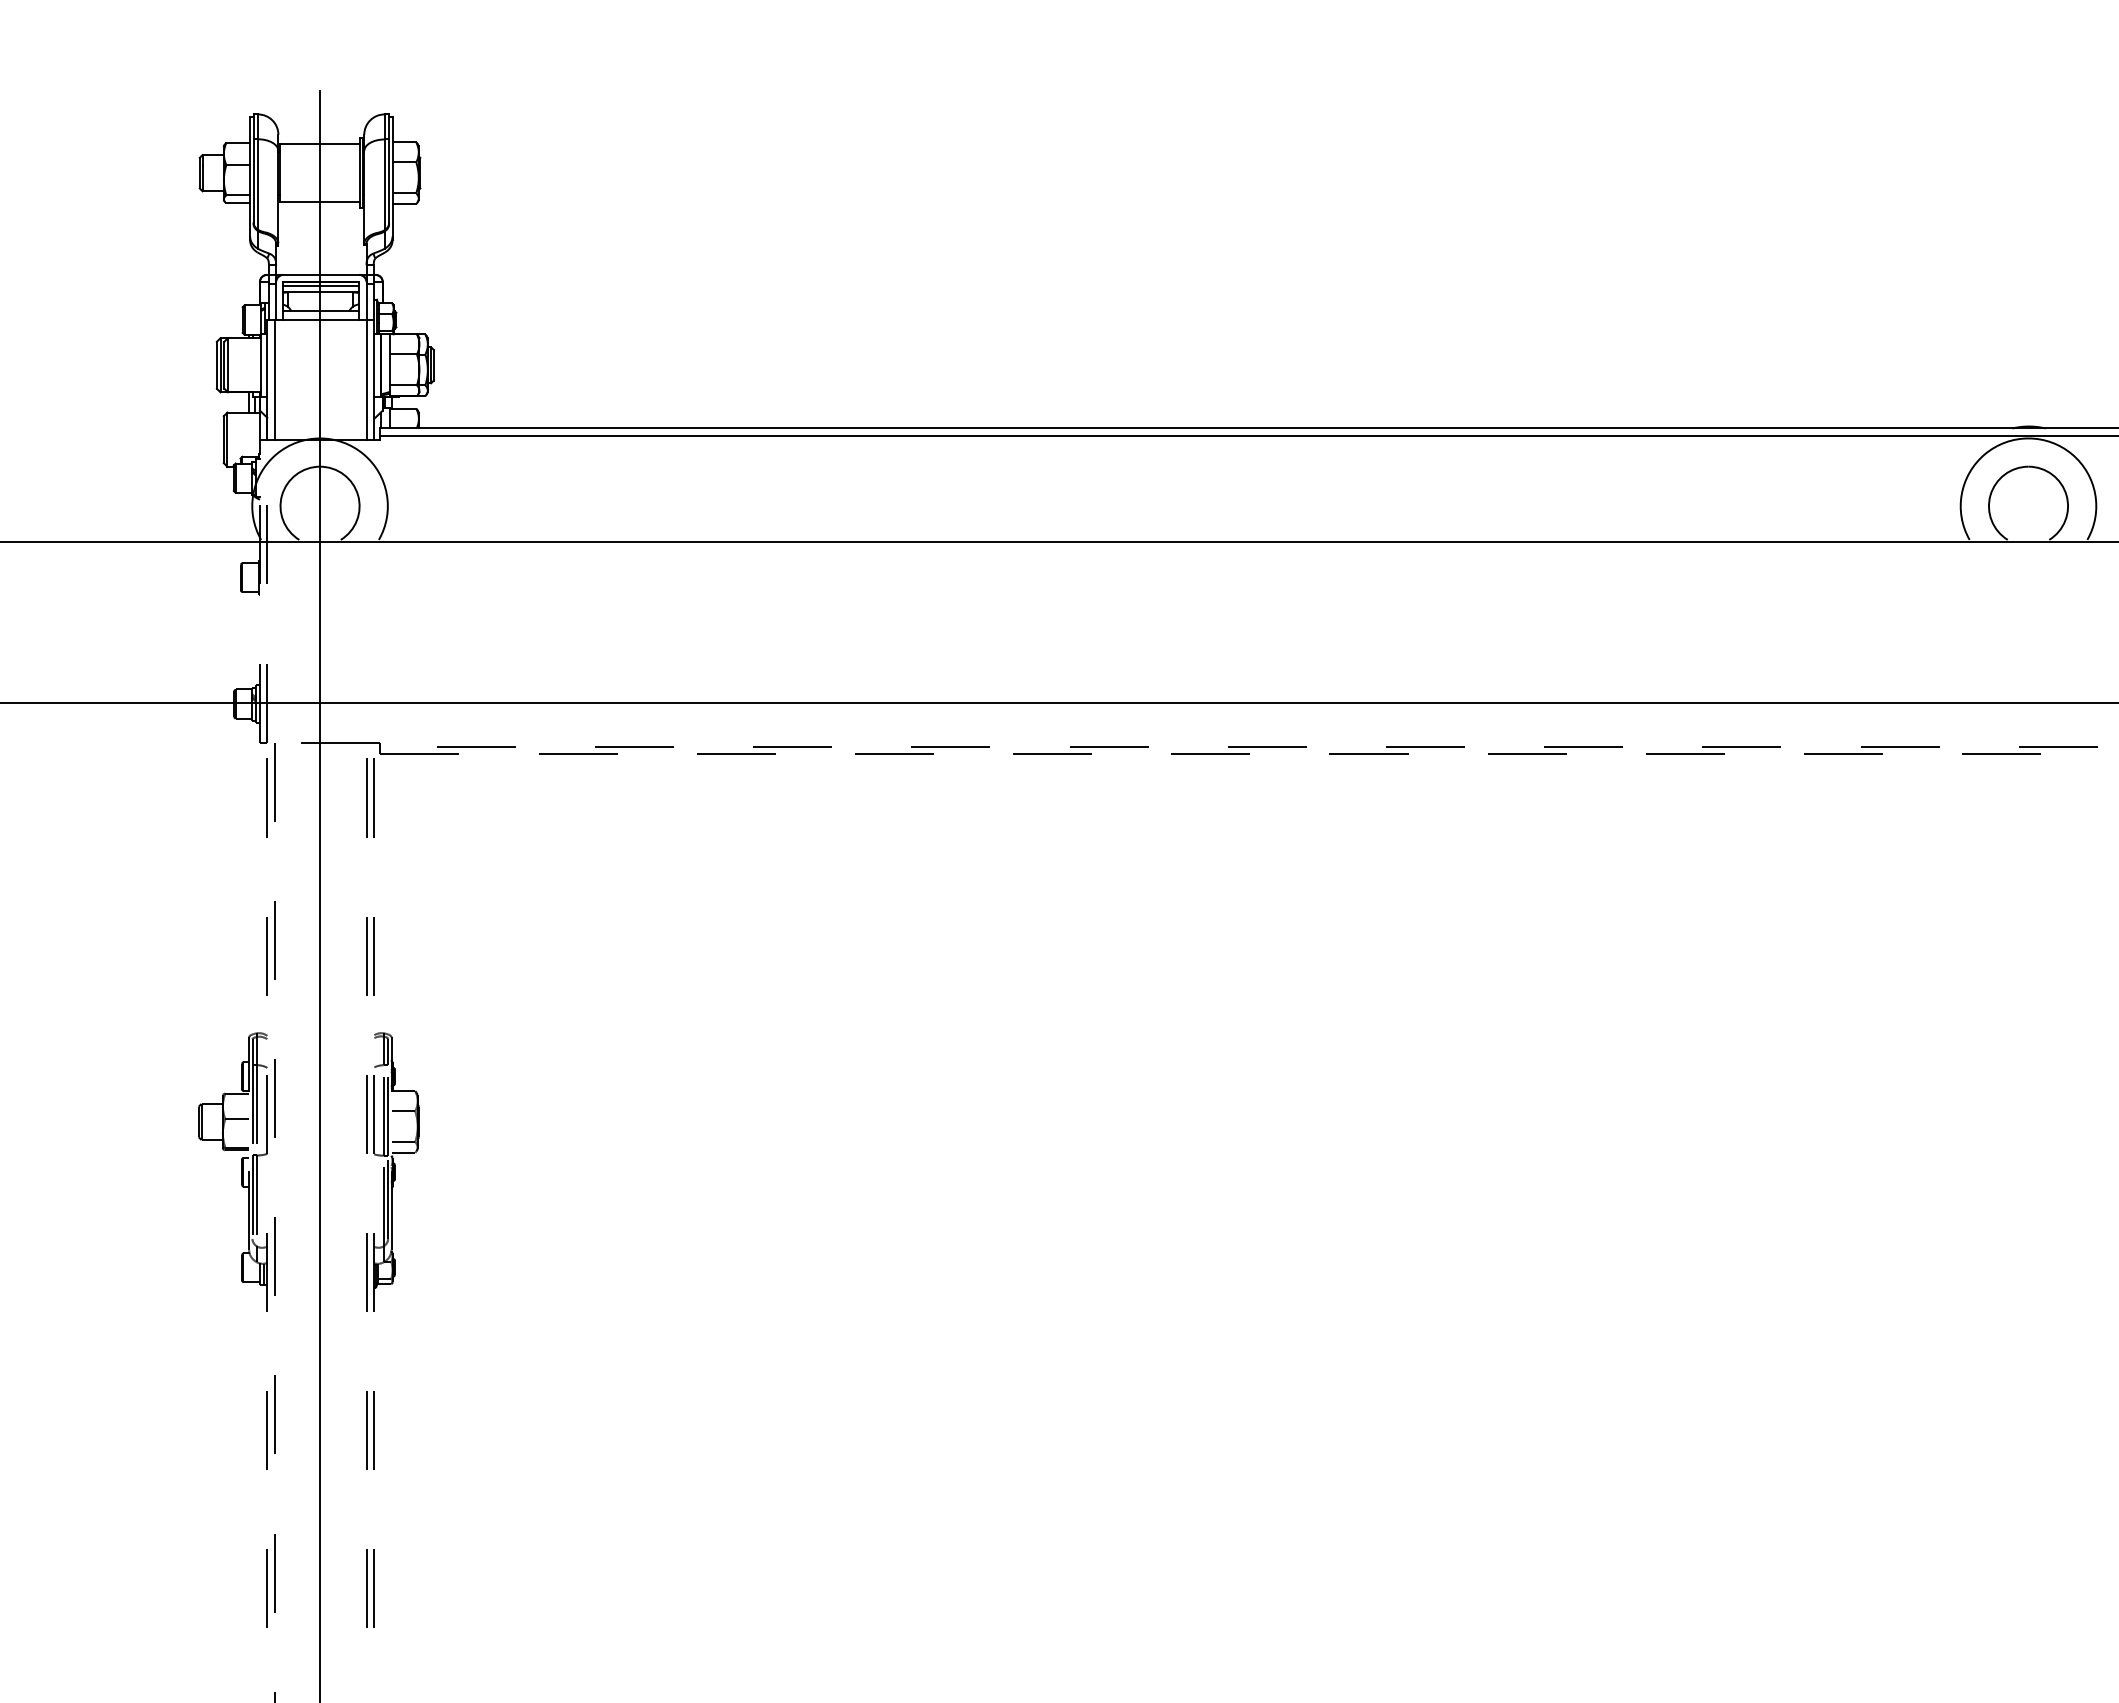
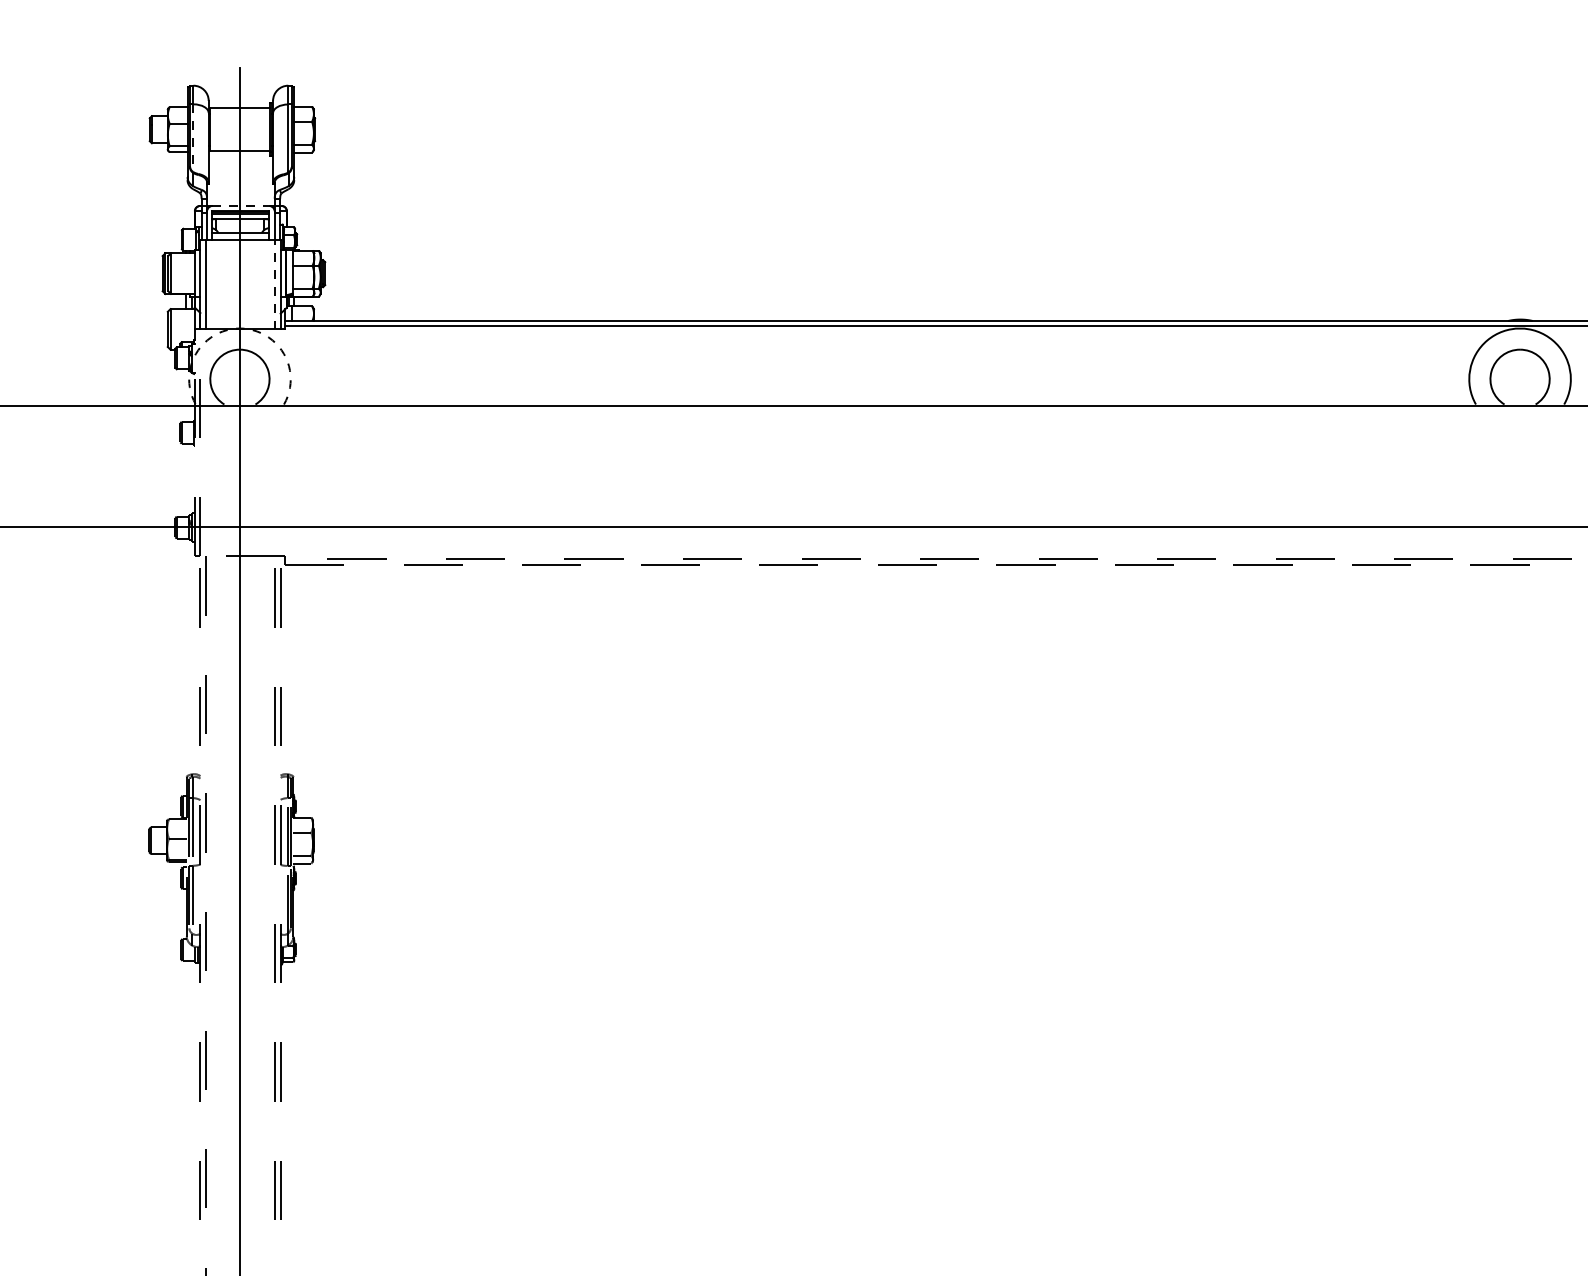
line: (258, 185) -> (193, 138), solid -> dashed
line: (321, 274) -> (241, 205), solid -> dashed
line: (367, 379) -> (275, 284), solid -> dashed
arc: (320, 438) -> (240, 328), solid -> dashed

